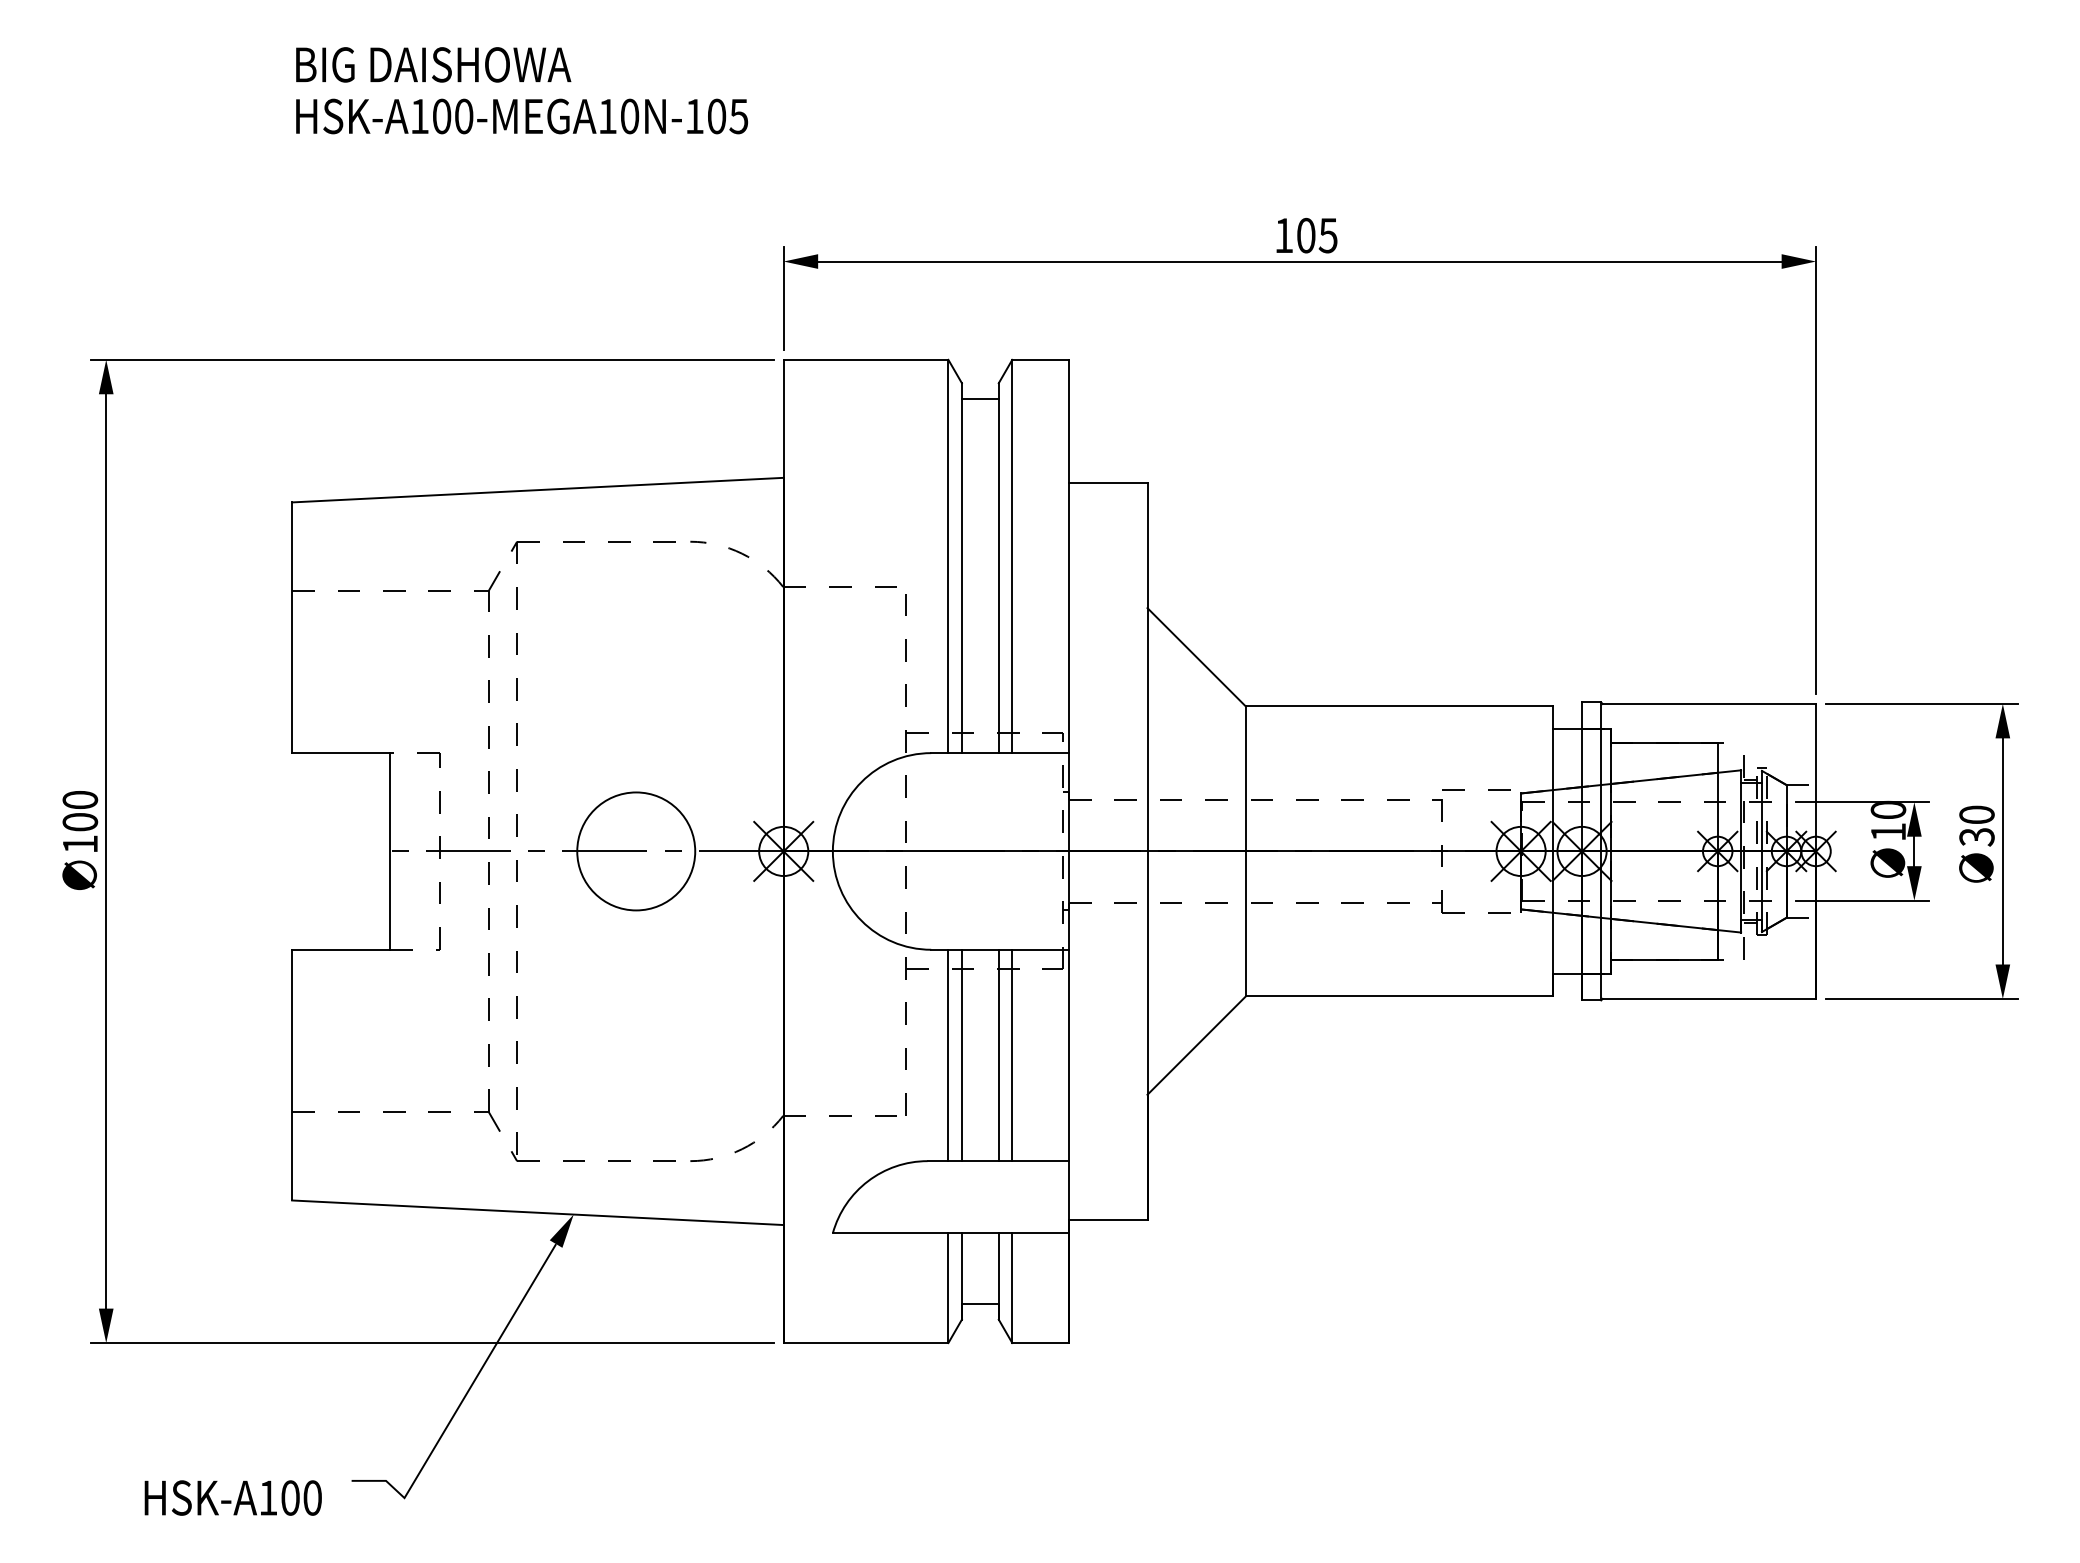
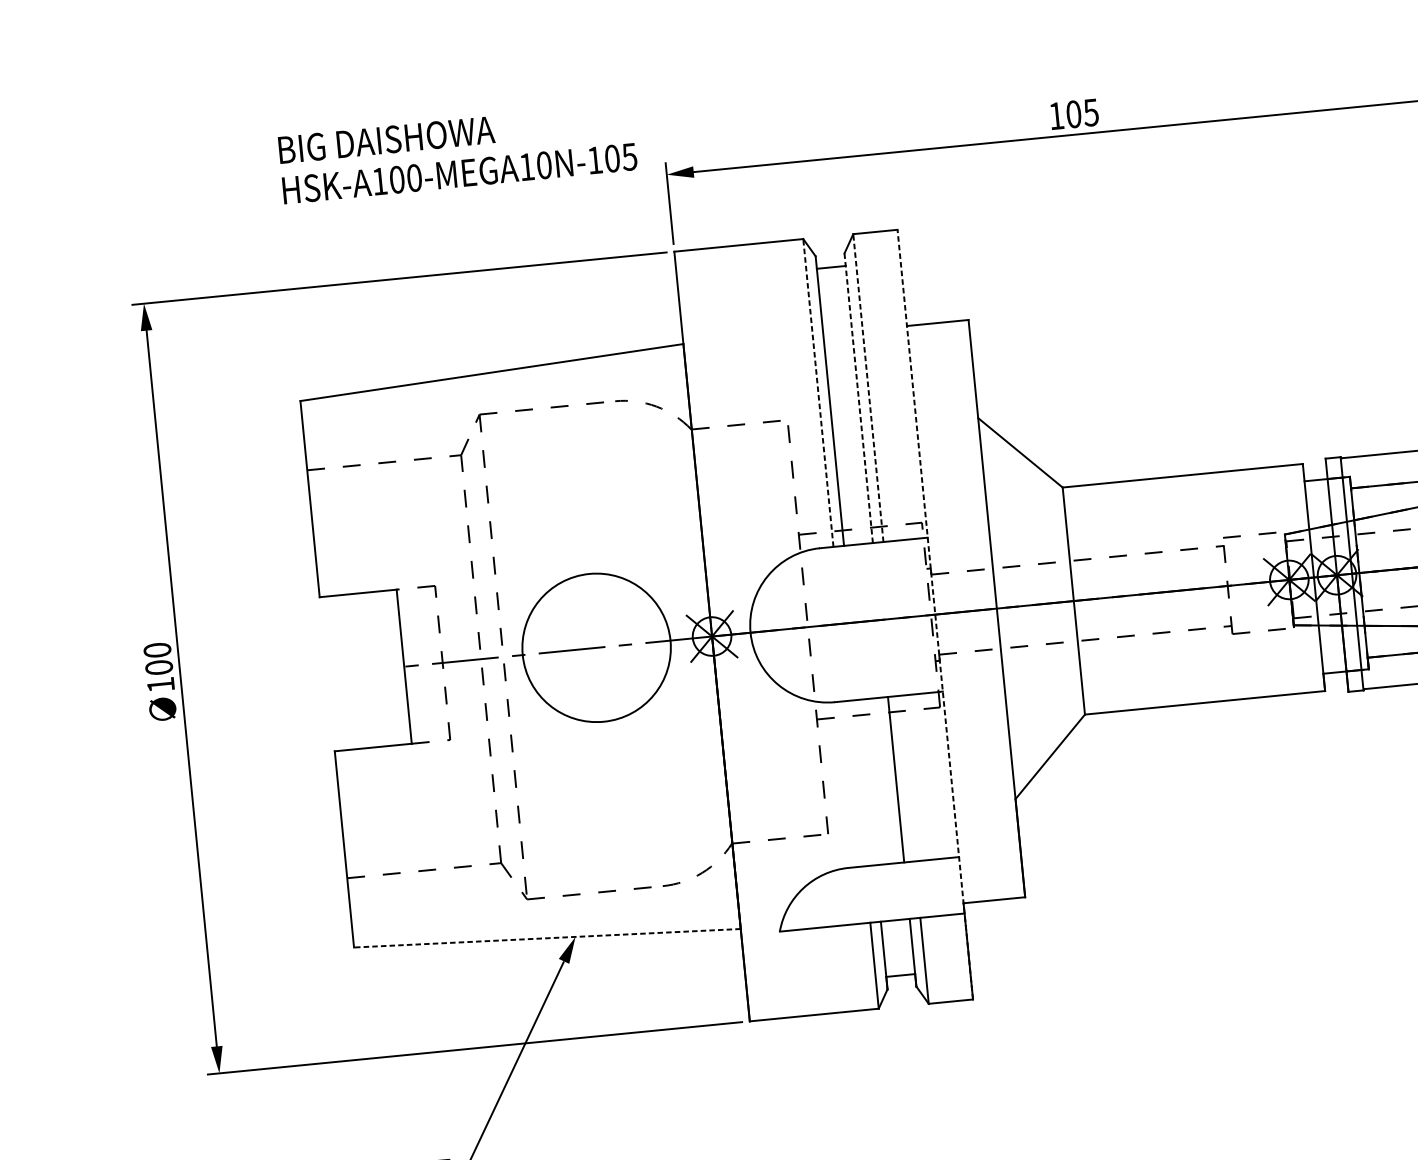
text: (522, 90) -> (458, 153), moved
line: (948, 556) -> (818, 392), solid -> dashed
line: (1012, 556) -> (868, 388), solid -> dashed
line: (998, 568) -> (858, 398), solid -> dashed
circle: (636, 851) -> (596, 647), size x1.6
line: (1068, 851) -> (935, 614), solid -> dashed
line: (948, 1055) -> (856, 783), removed
line: (961, 1055) -> (866, 782), removed
line: (1012, 1055) -> (906, 778), removed
line: (537, 1212) -> (547, 938), solid -> dashed

